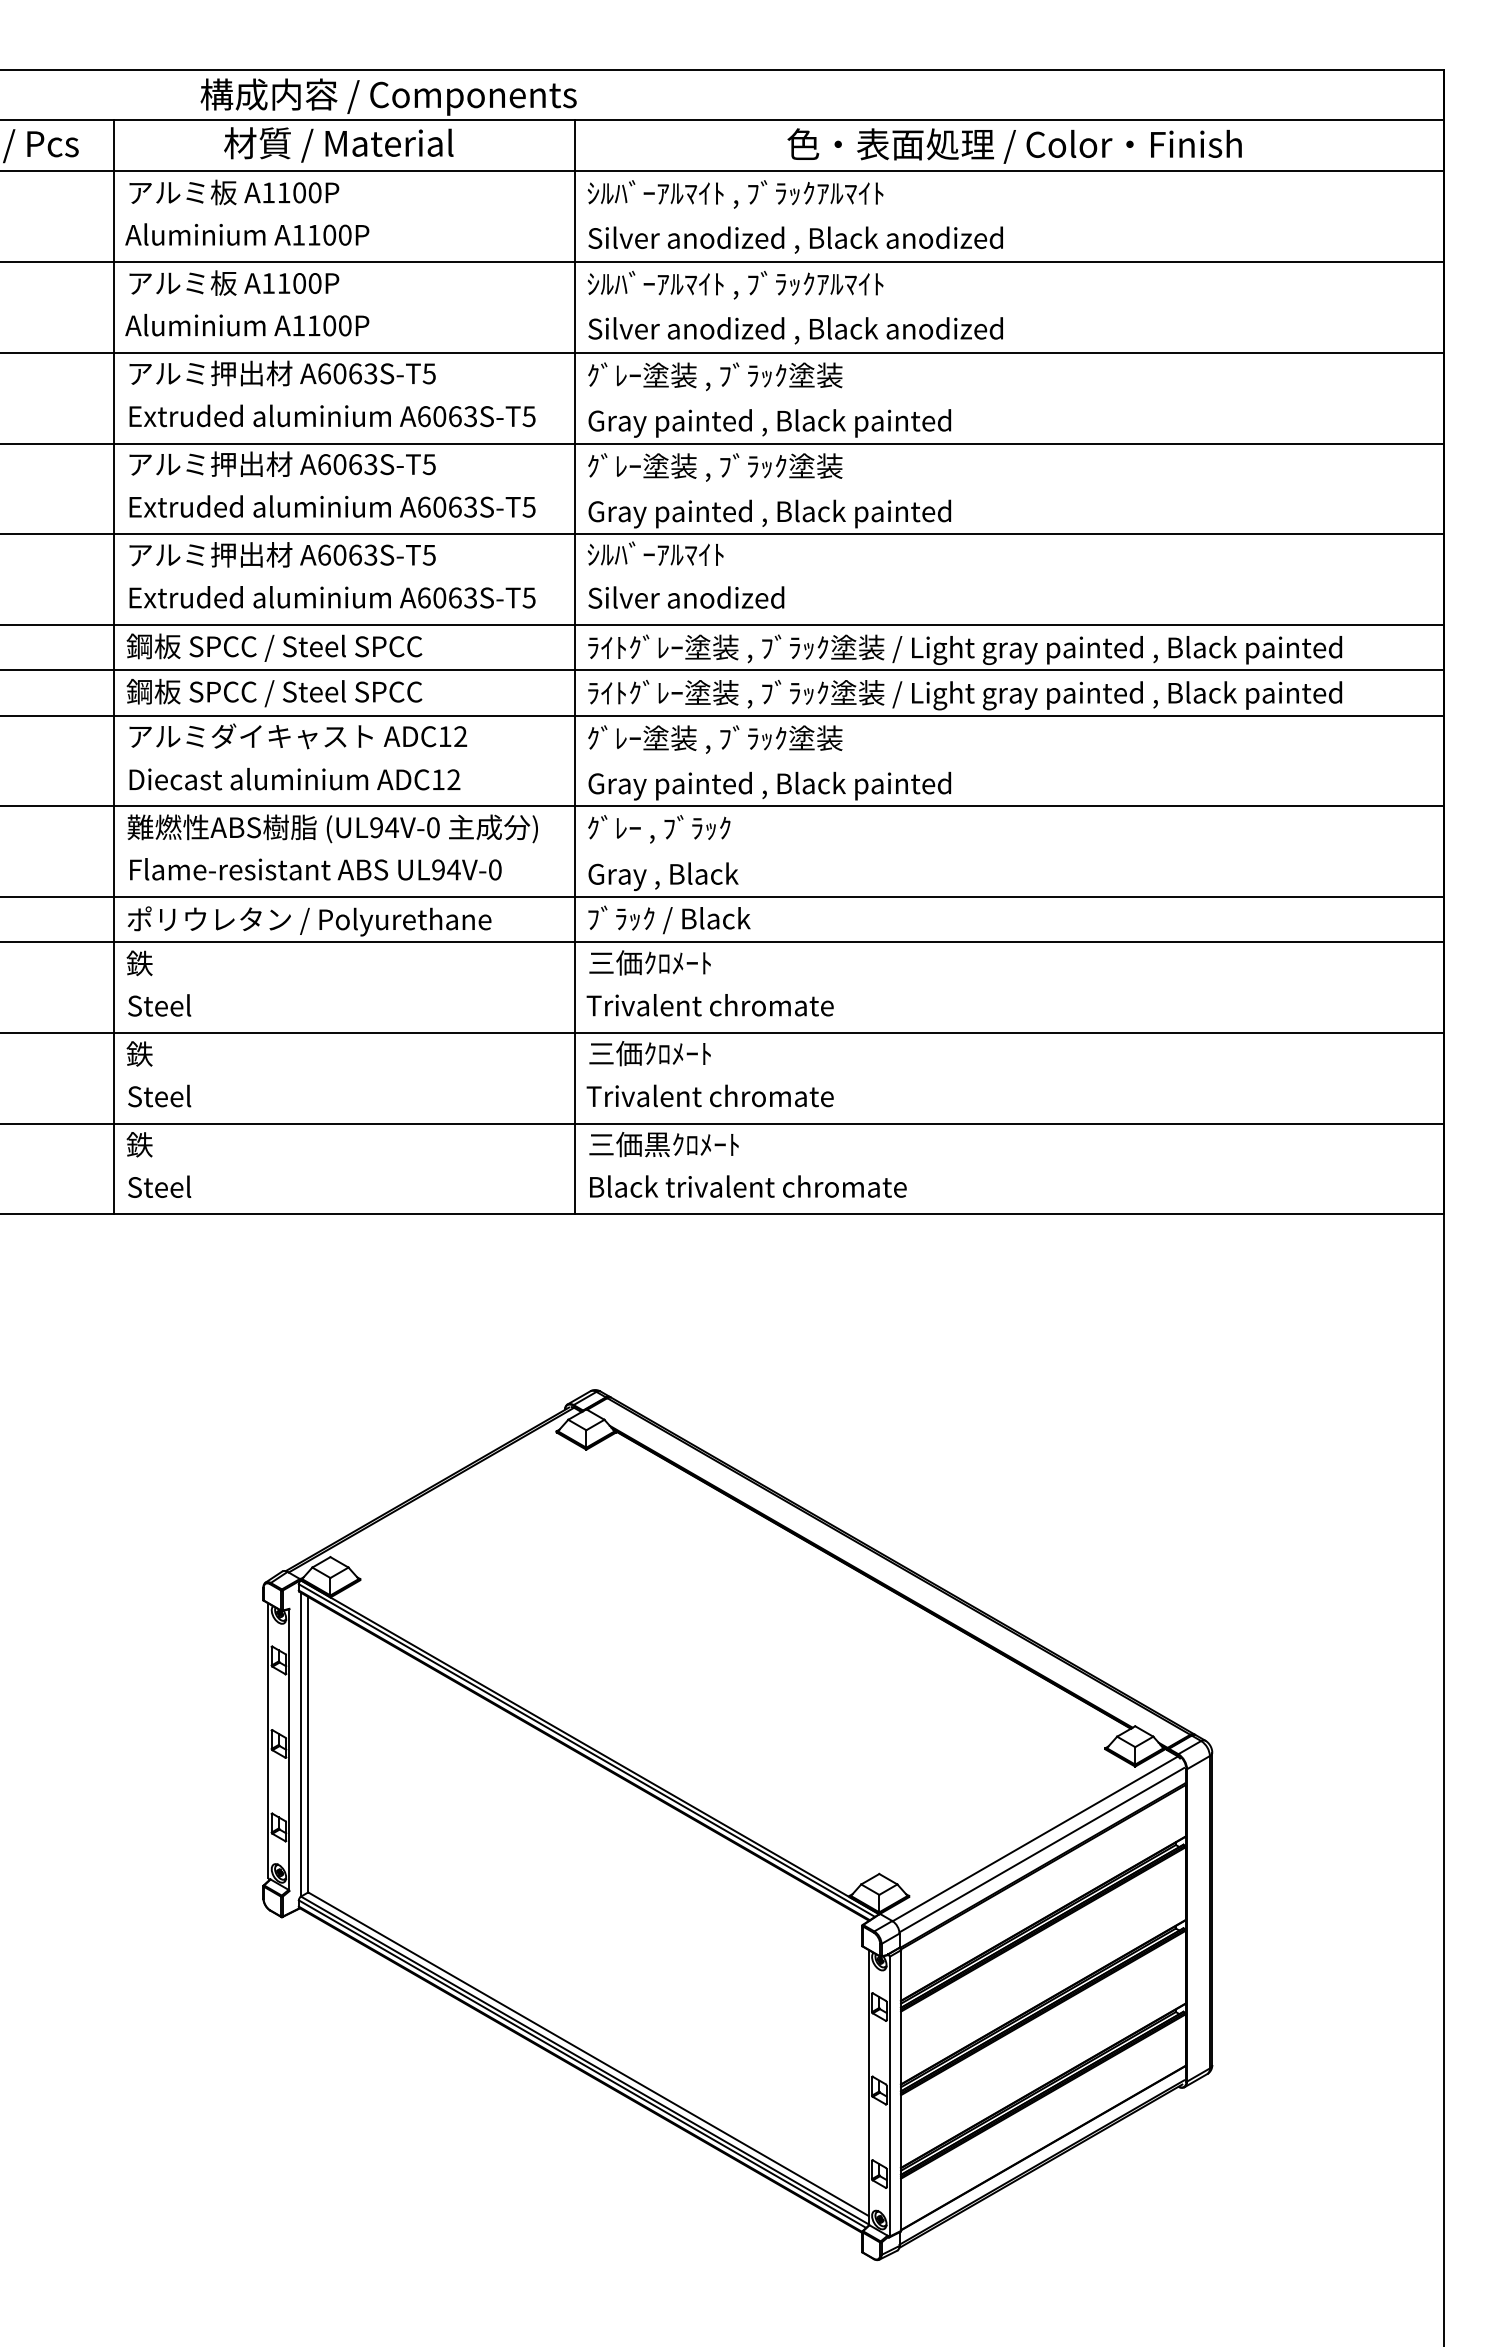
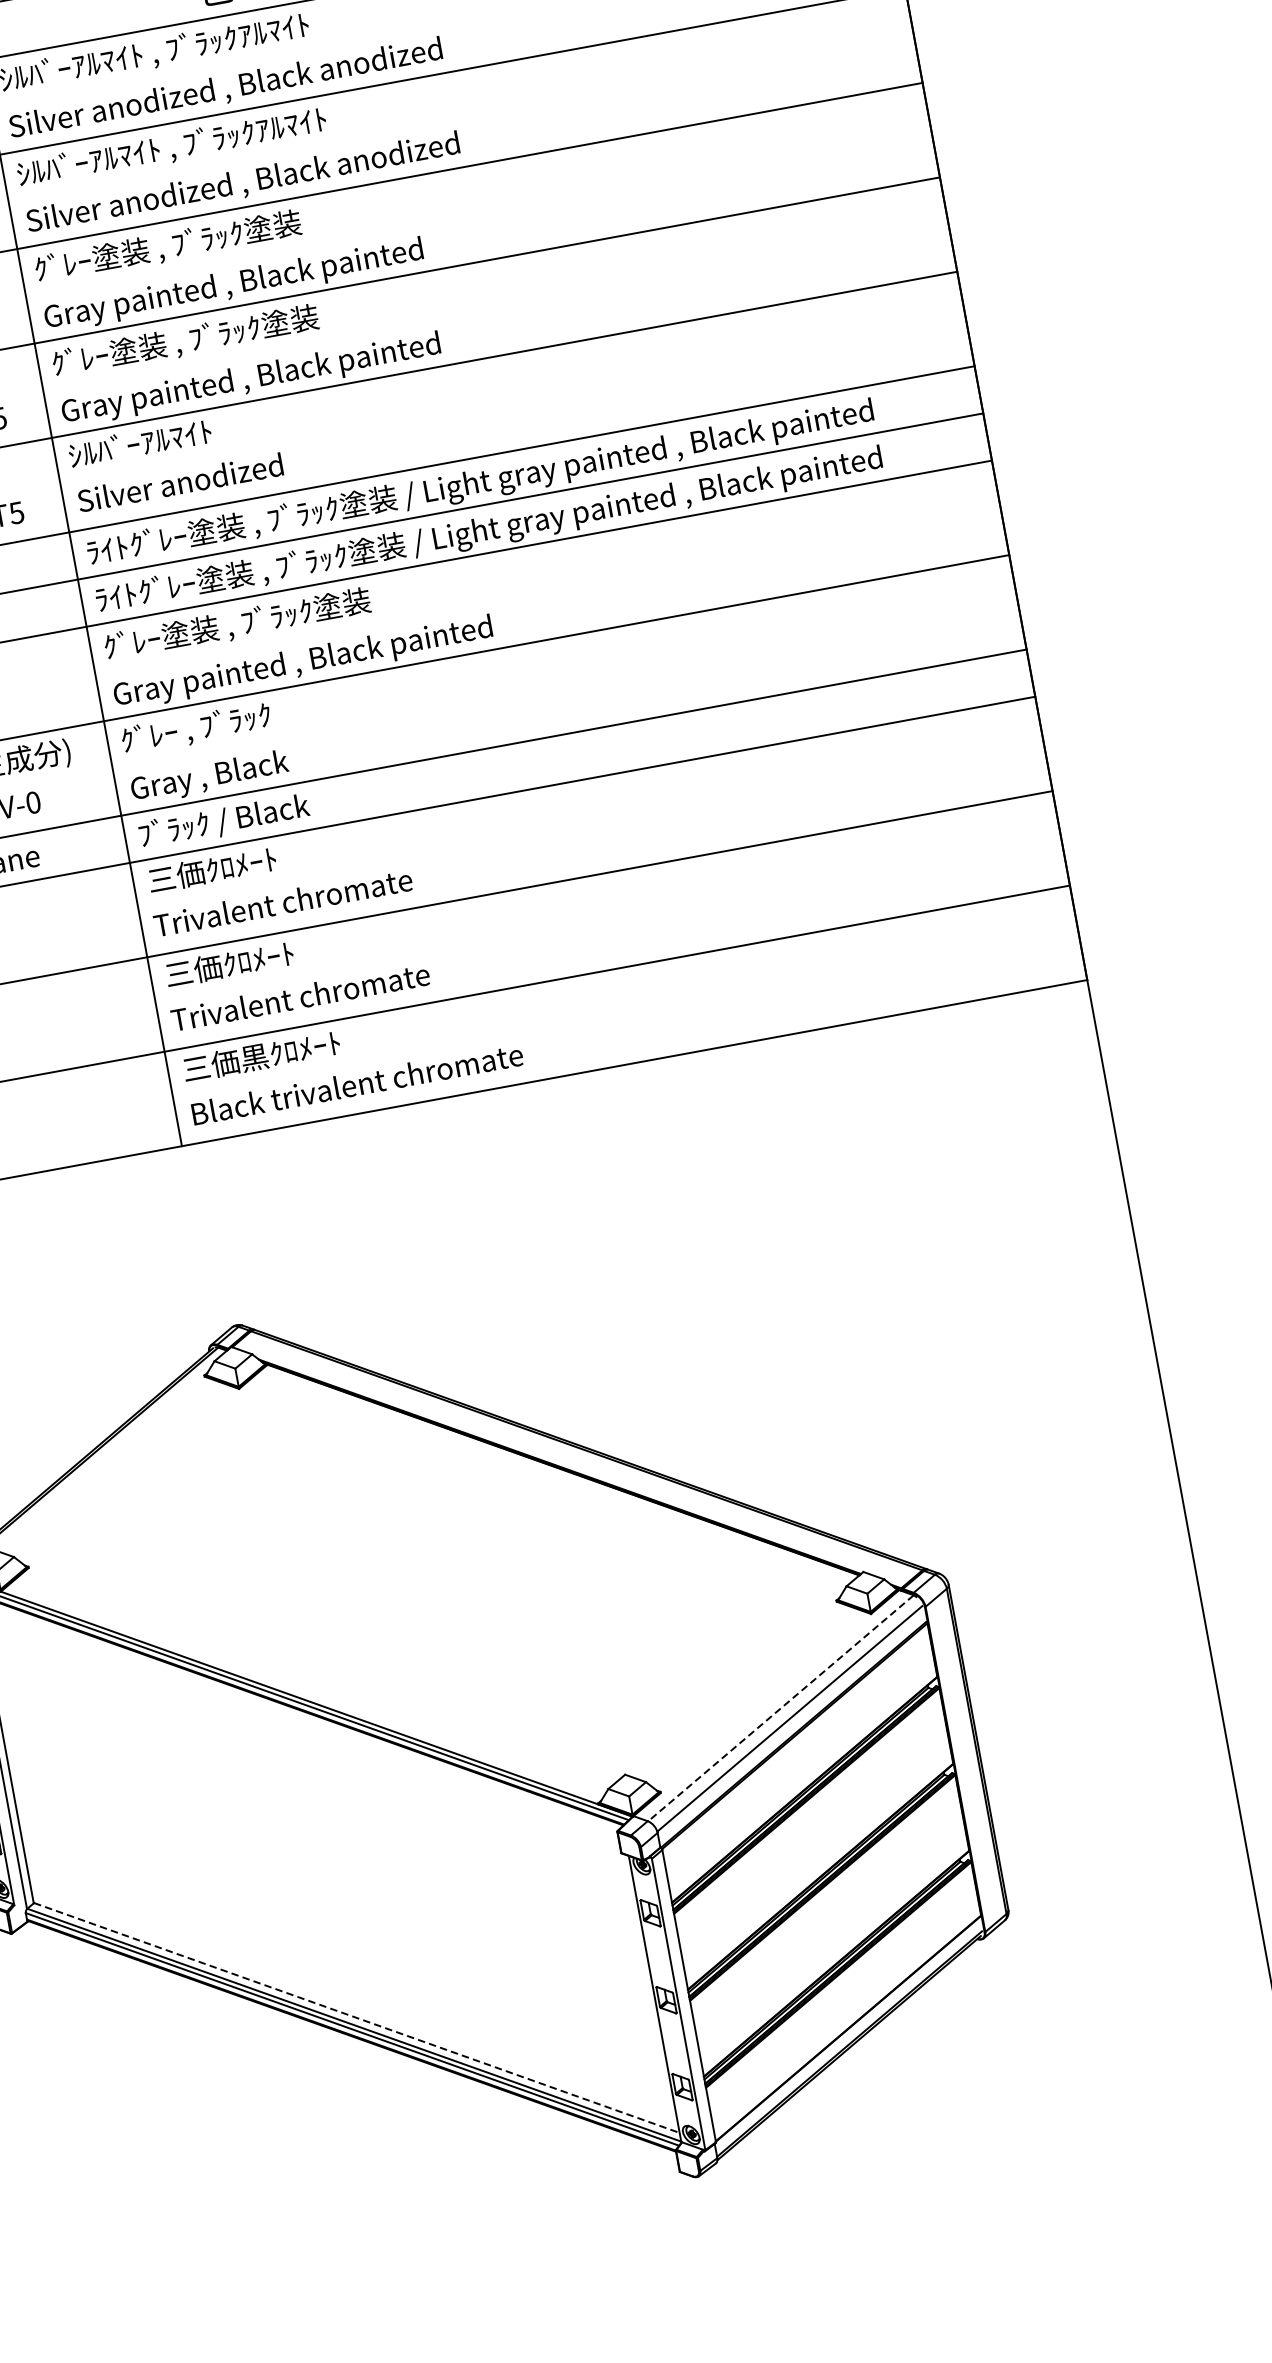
line: (1035, 1838) -> (781, 1707), solid -> dashed
line: (588, 2054) -> (356, 2018), solid -> dashed

